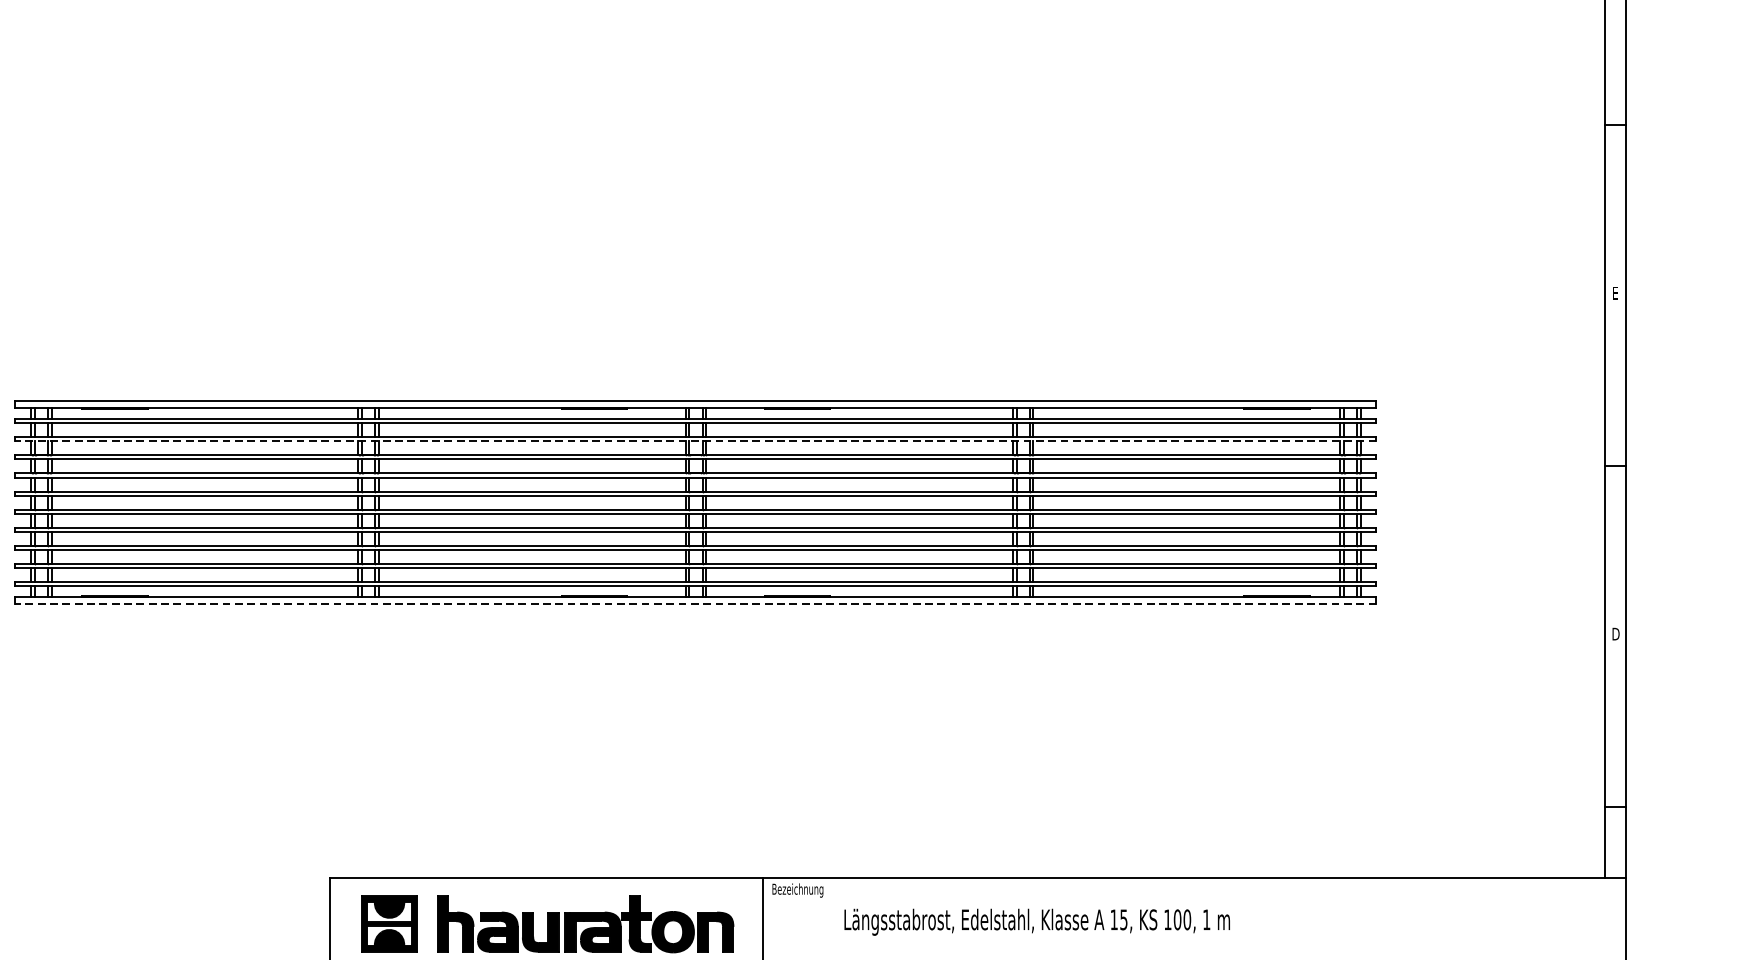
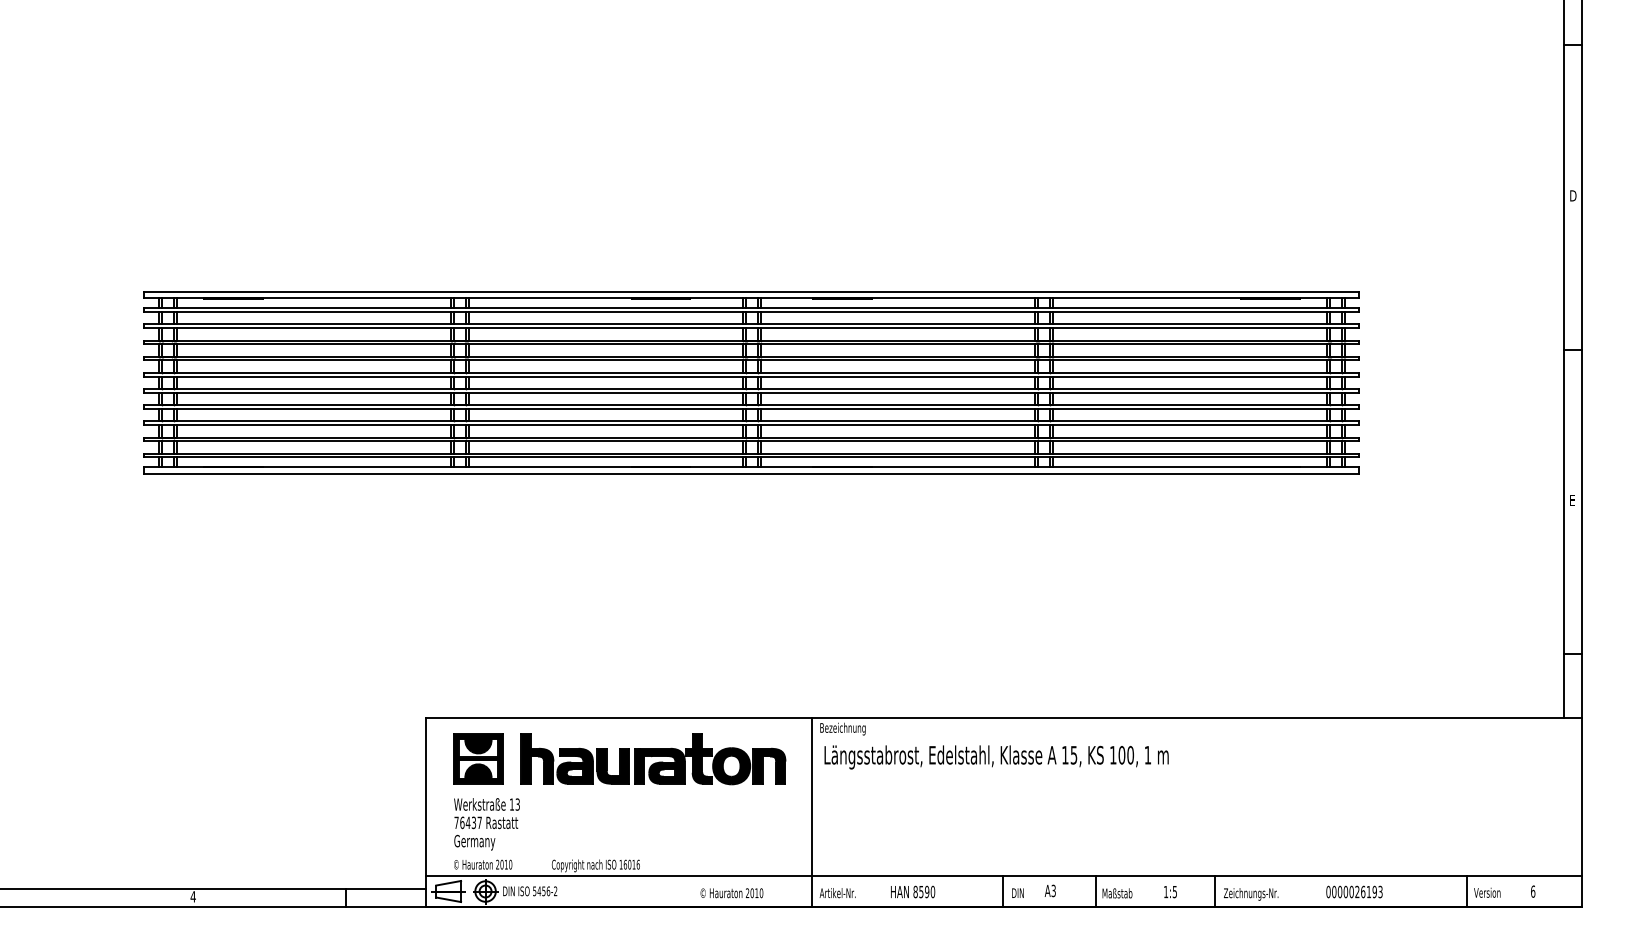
text: (1616, 292) -> (1573, 195), E -> D
line: (695, 441) -> (751, 328), dashed -> solid
line: (695, 604) -> (751, 473), dashed -> solid
text: (1616, 633) -> (1573, 499), D -> E
text: (1037, 922) -> (996, 757), moved

